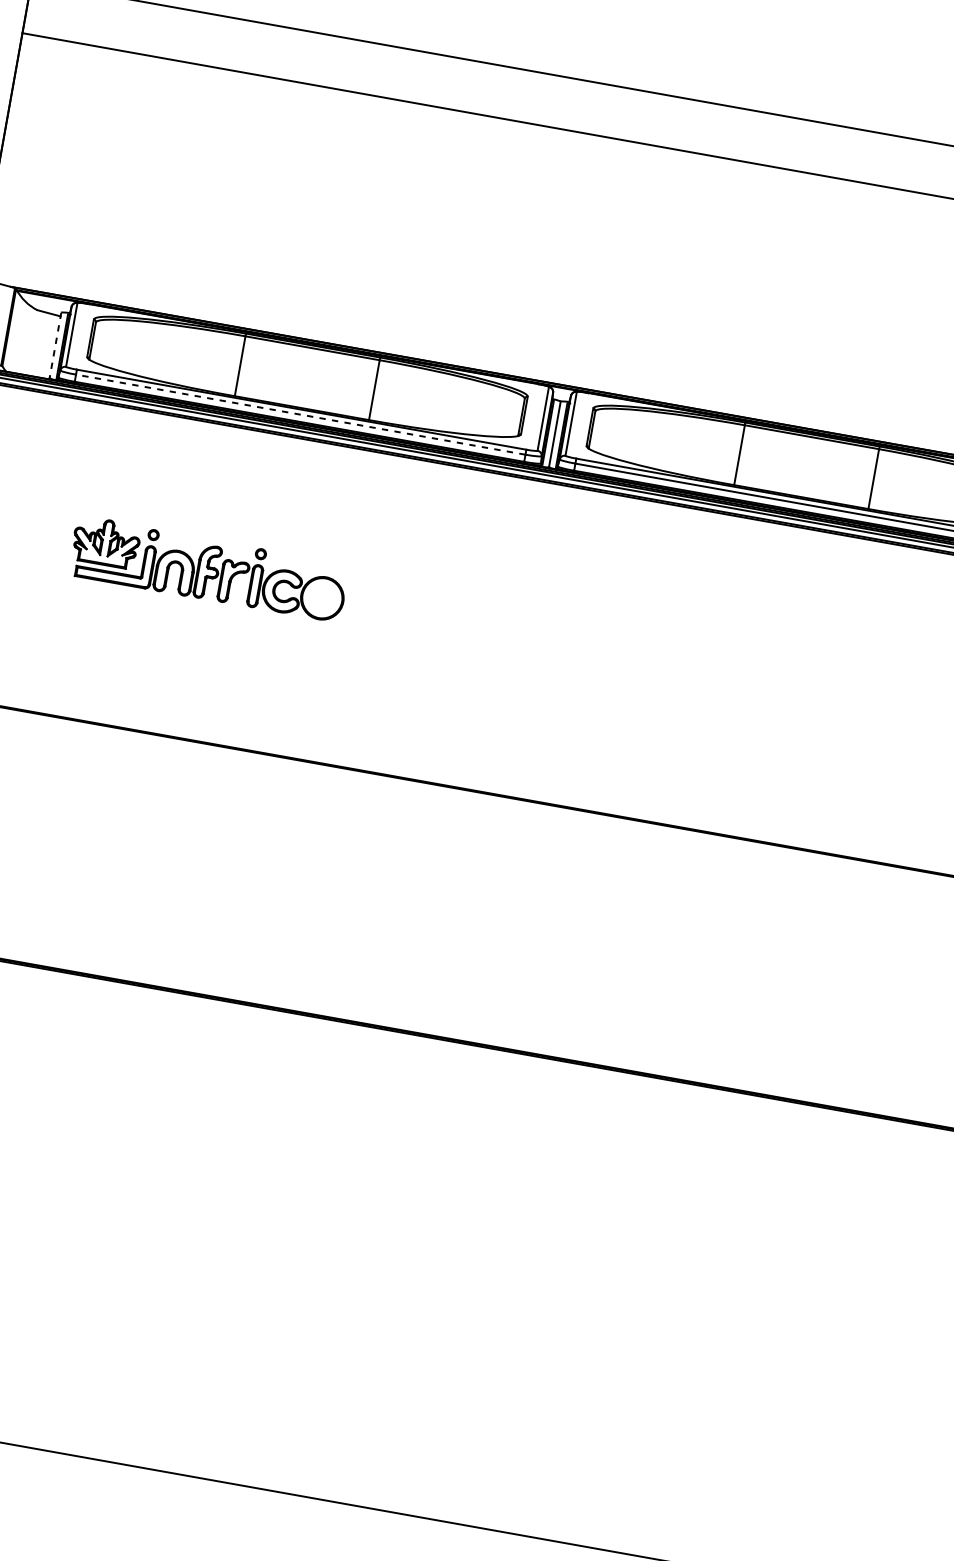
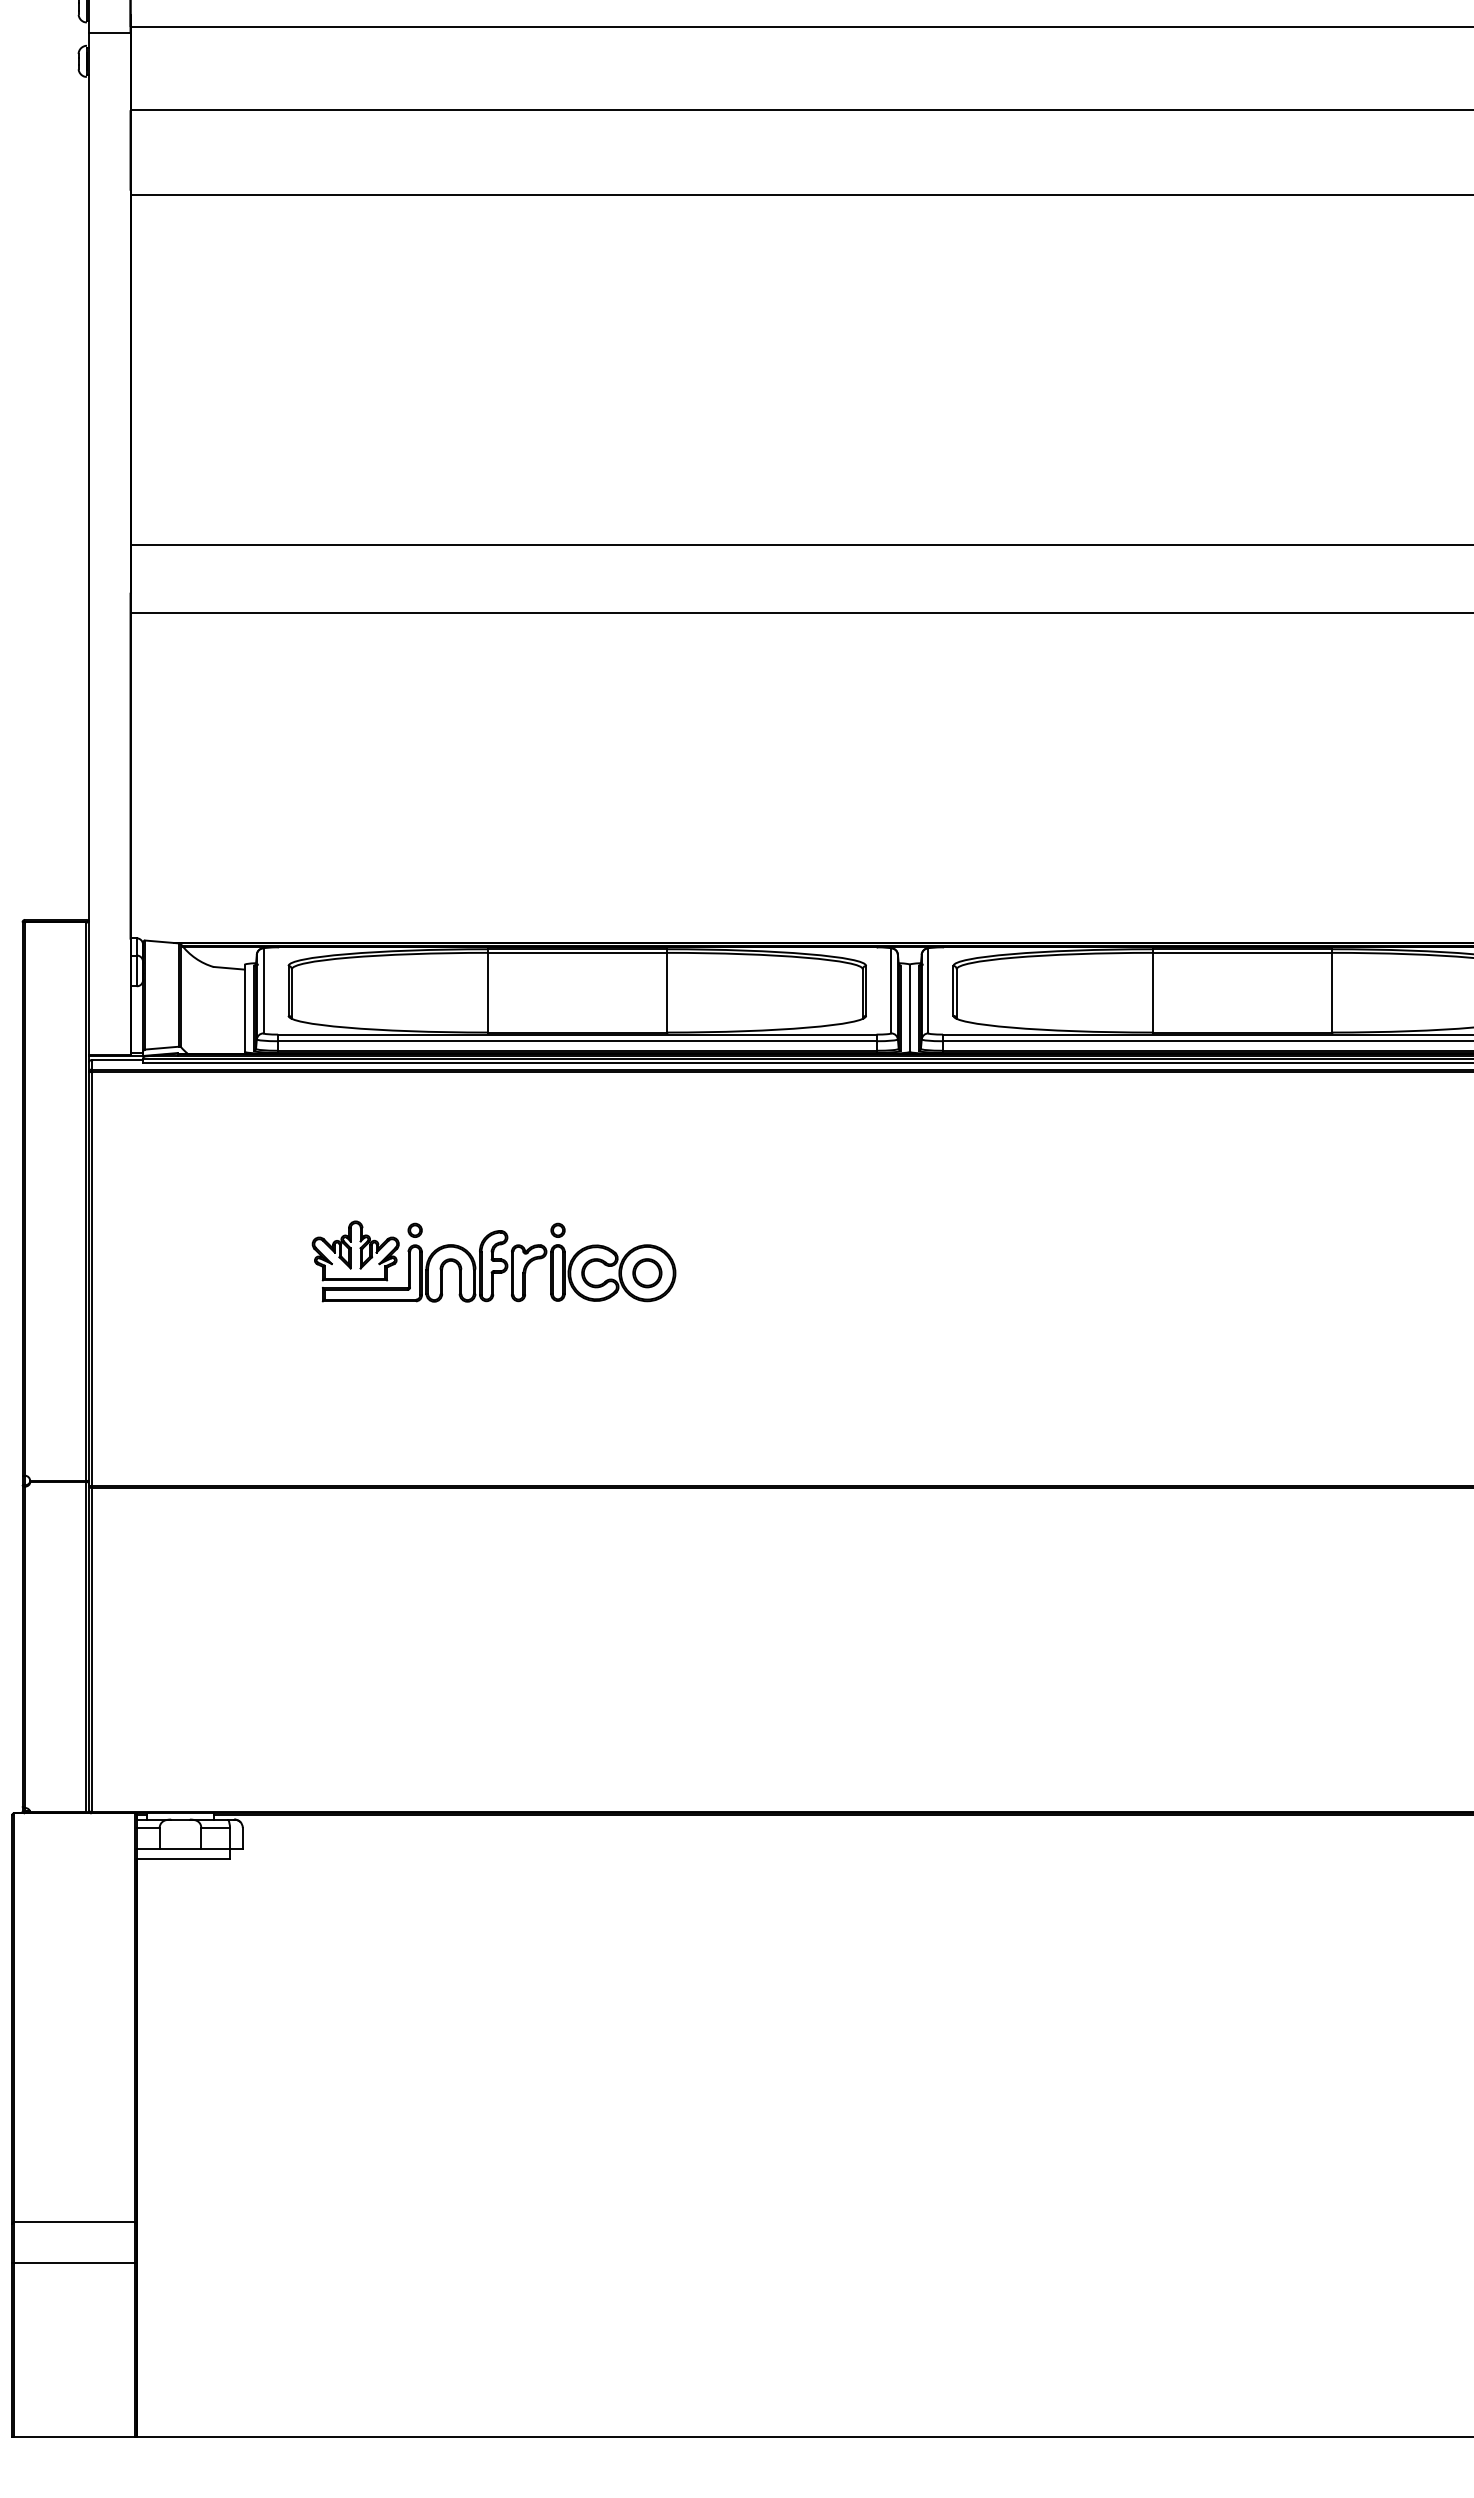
line: (55, 345) -> (244, 1008), dashed -> solid
line: (300, 414) -> (576, 1041), dashed -> solid
part: (322, 598) -> (647, 1273), added

